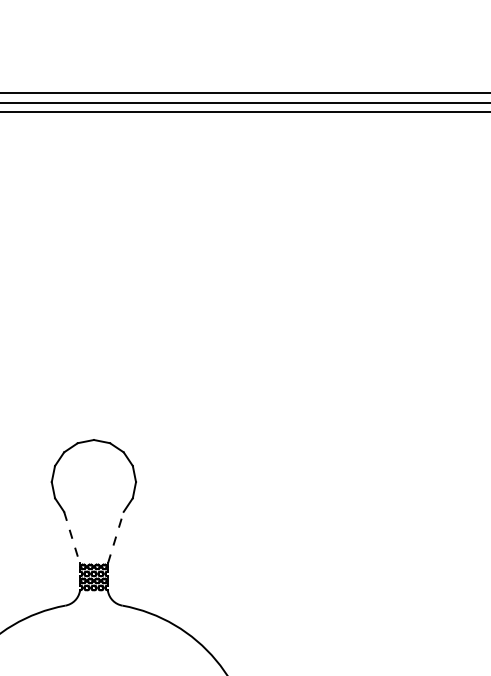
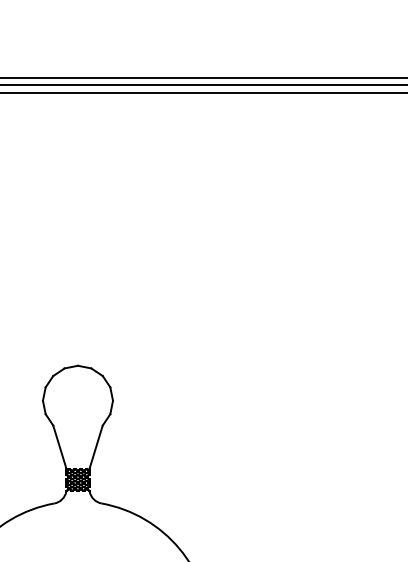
line: (72, 537) -> (60, 446), dashed -> solid
line: (115, 537) -> (95, 446), dashed -> solid

